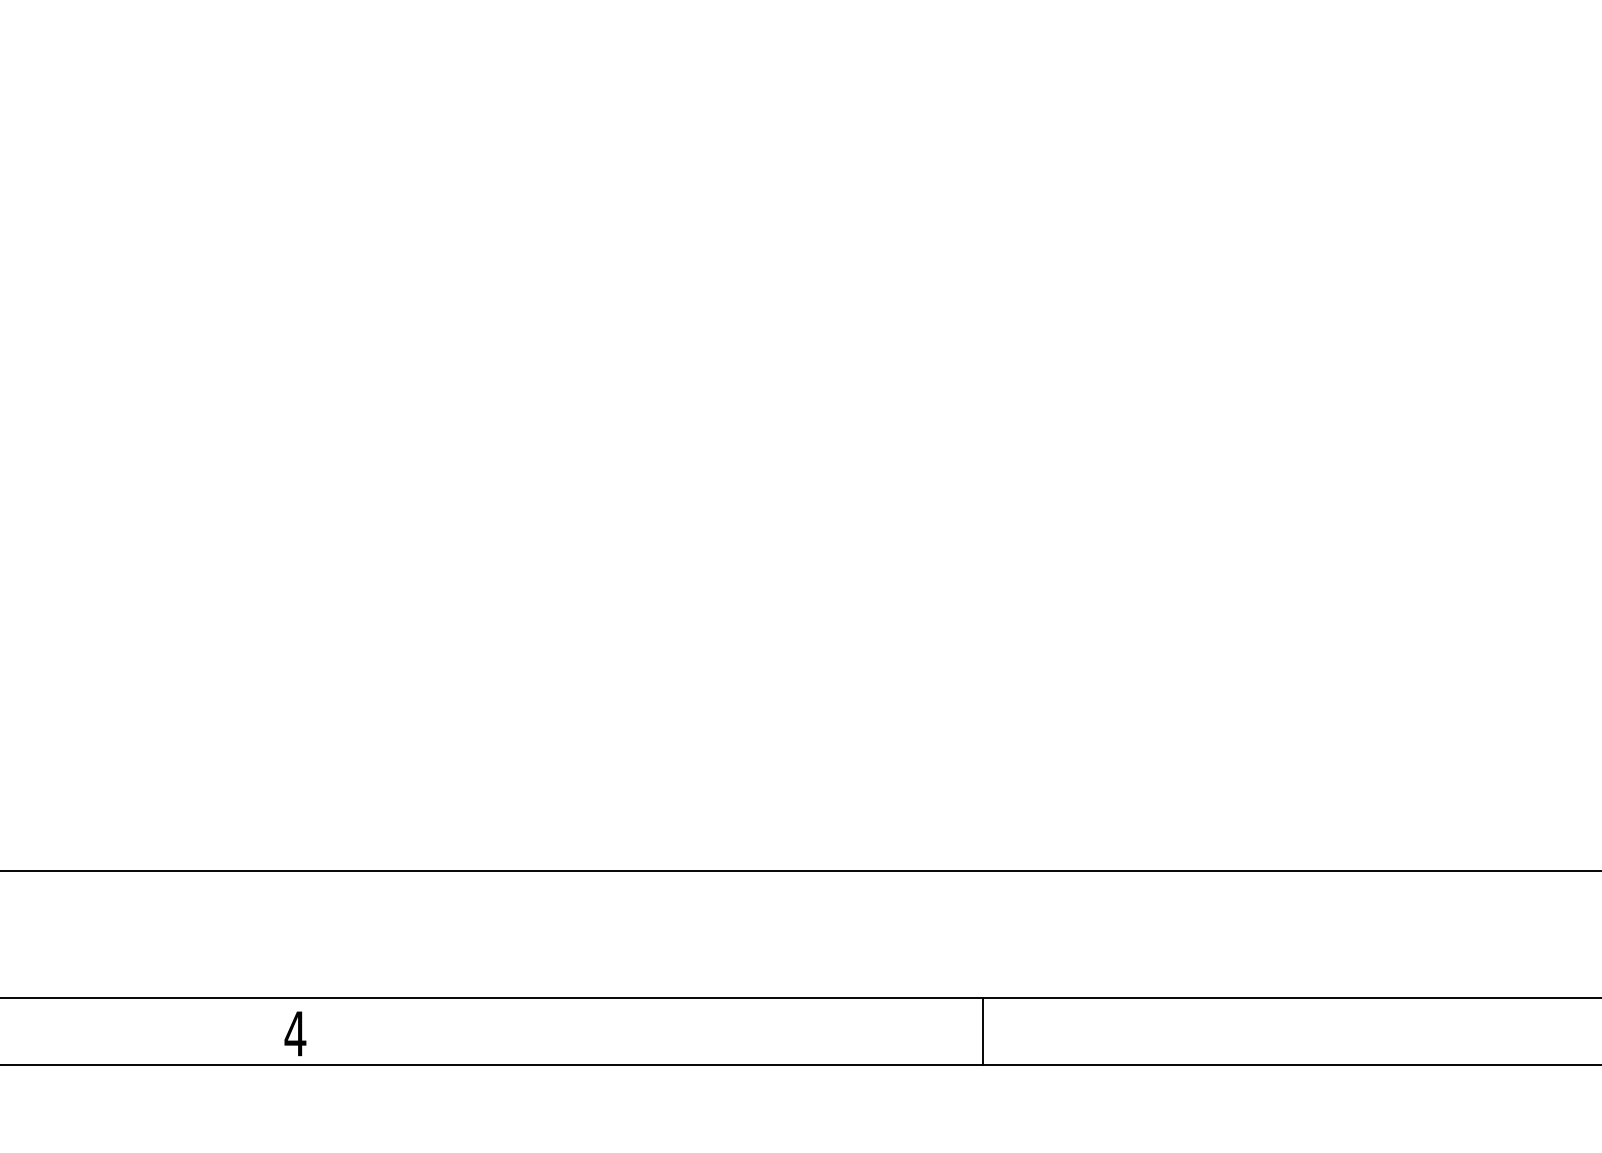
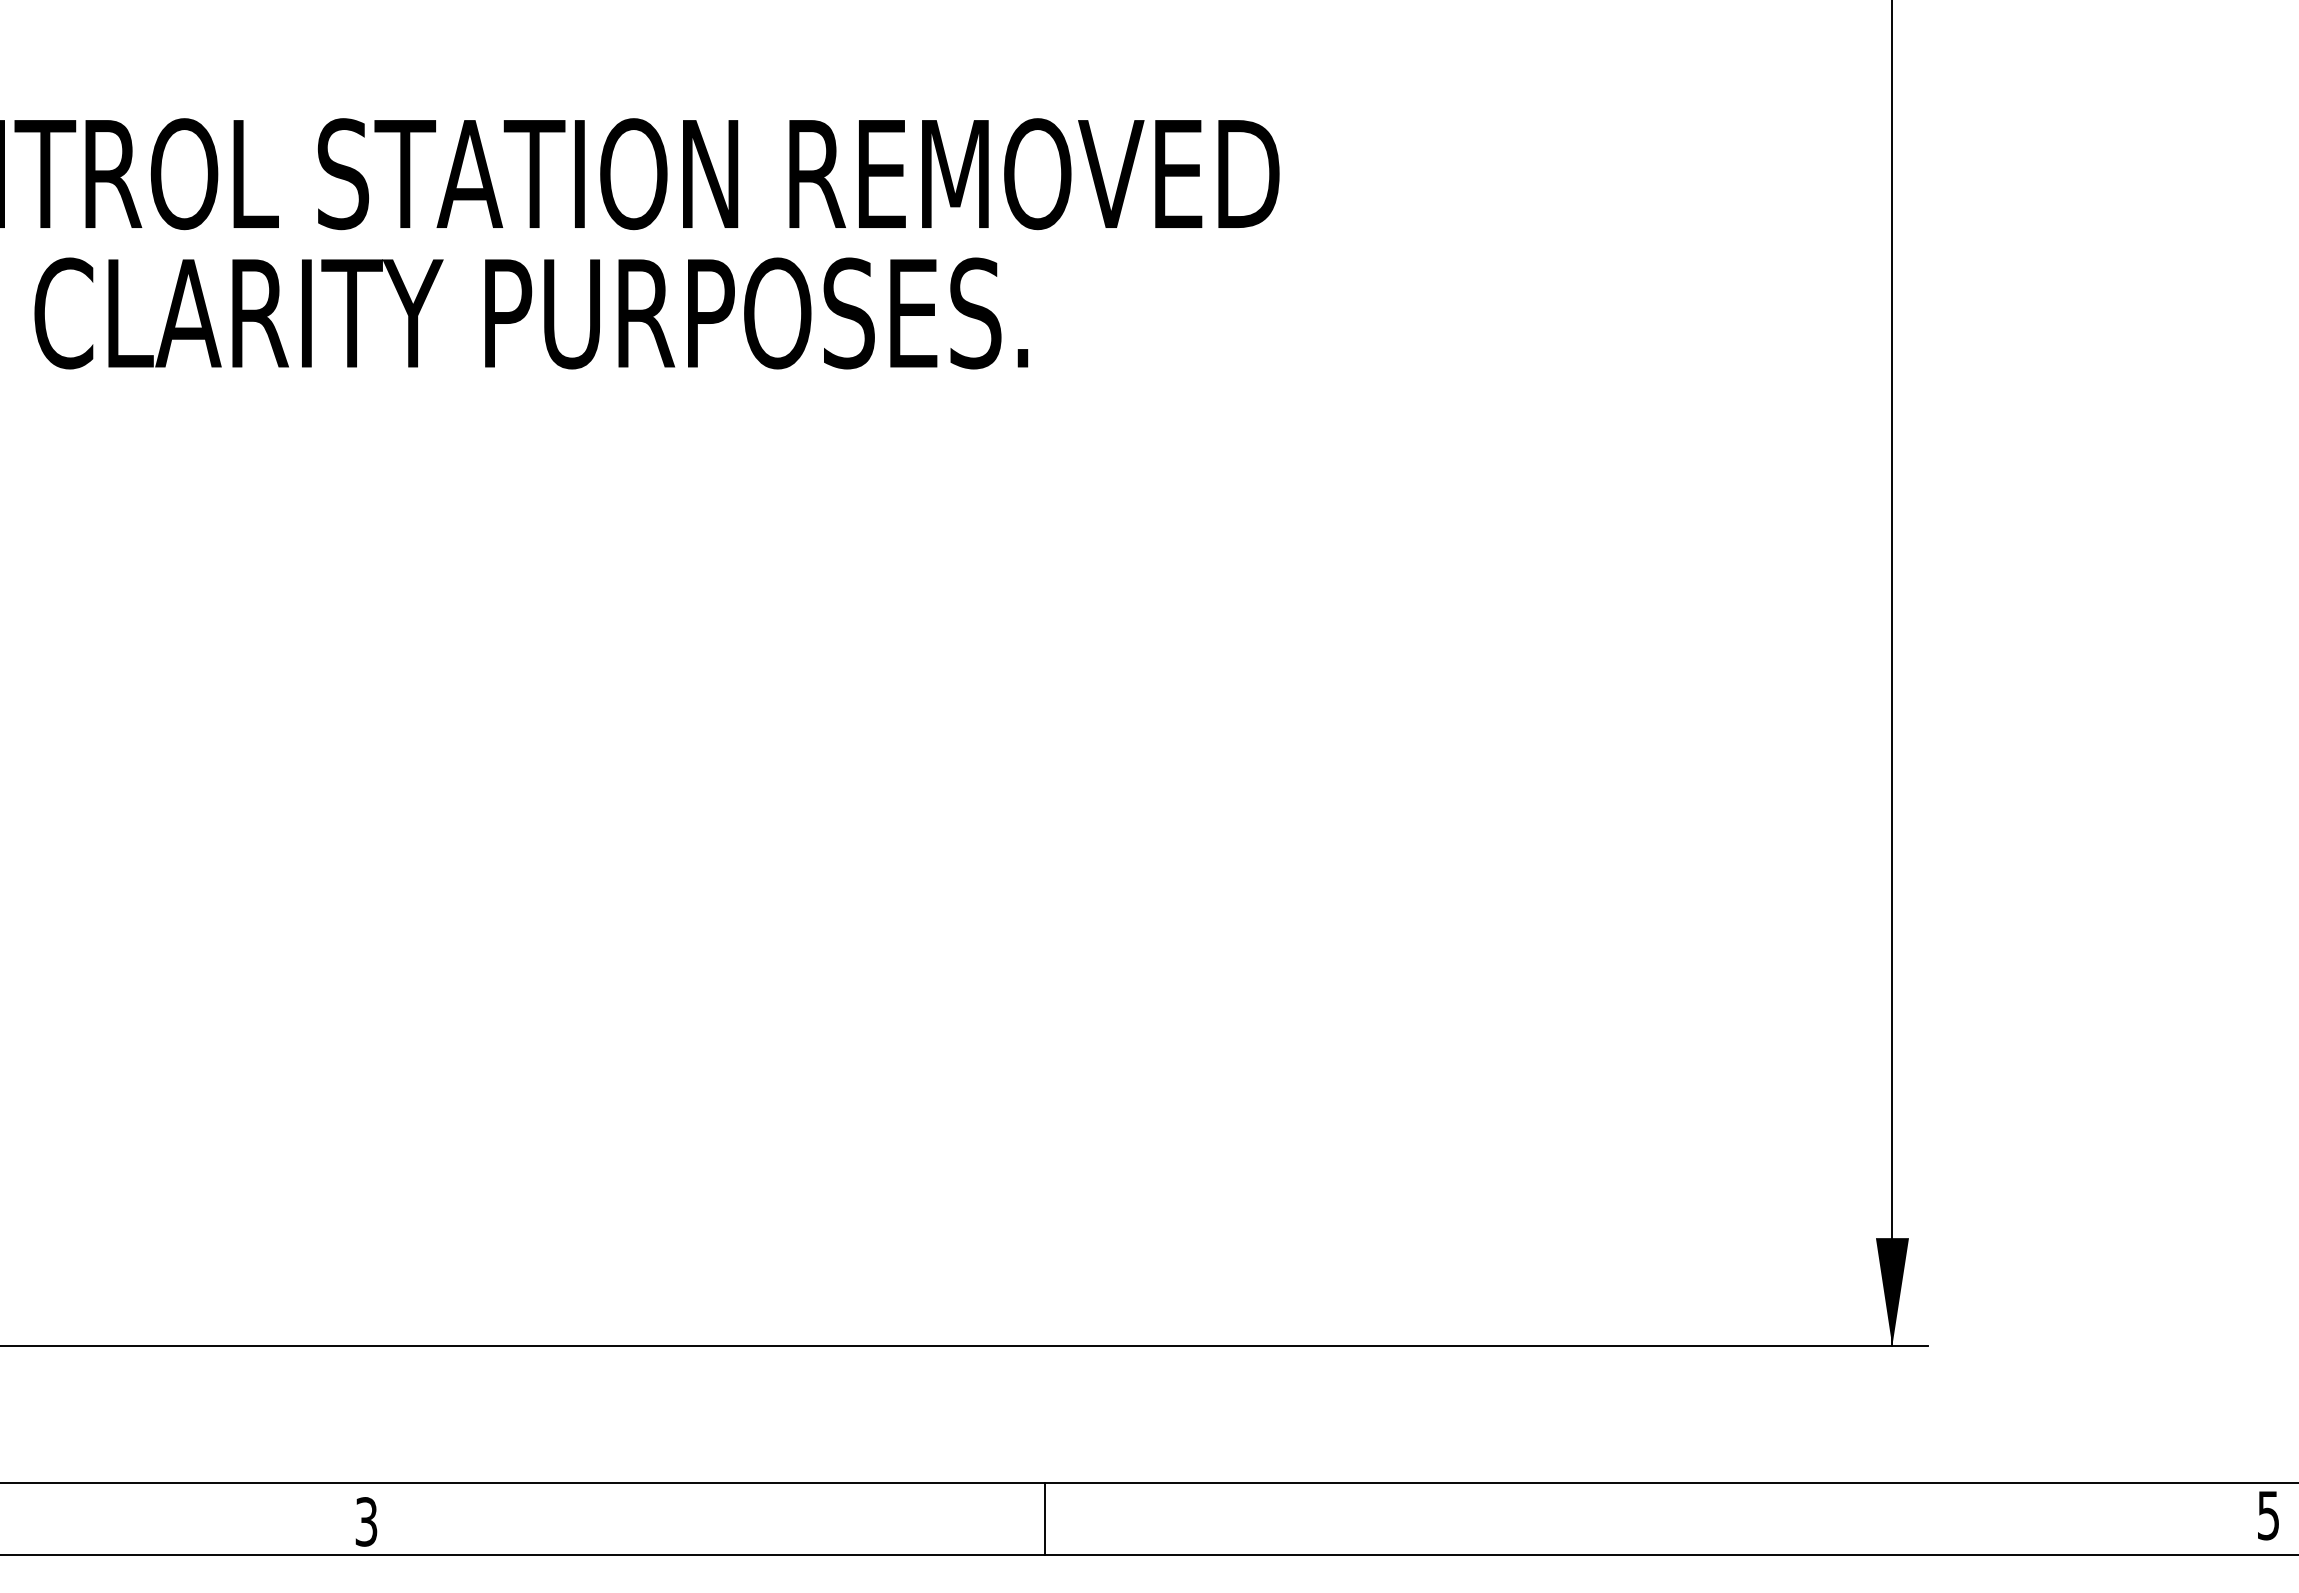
line: (982, 1031) -> (1044, 1519), moved
text: (295, 1033) -> (366, 1521), 4 -> 3

